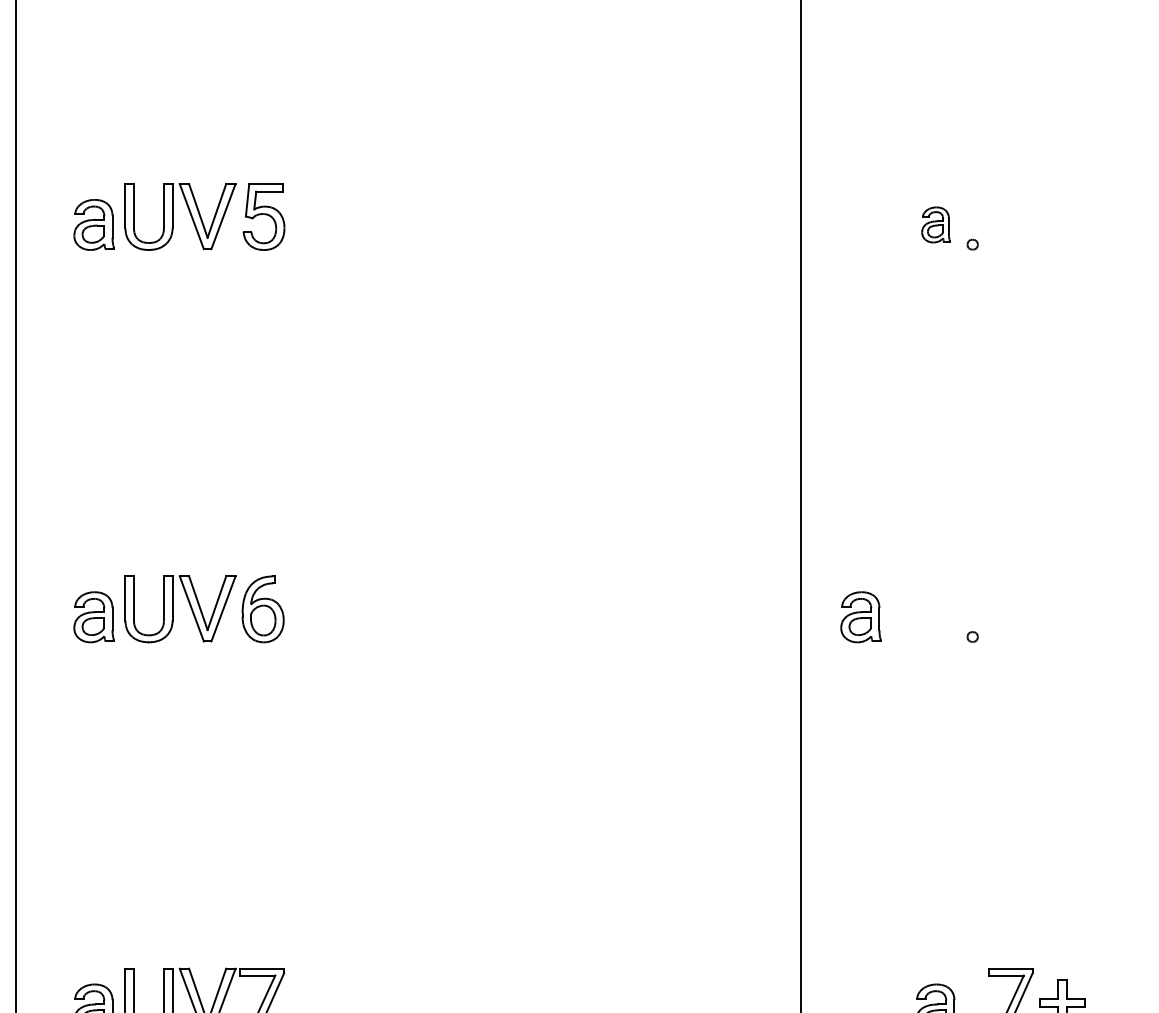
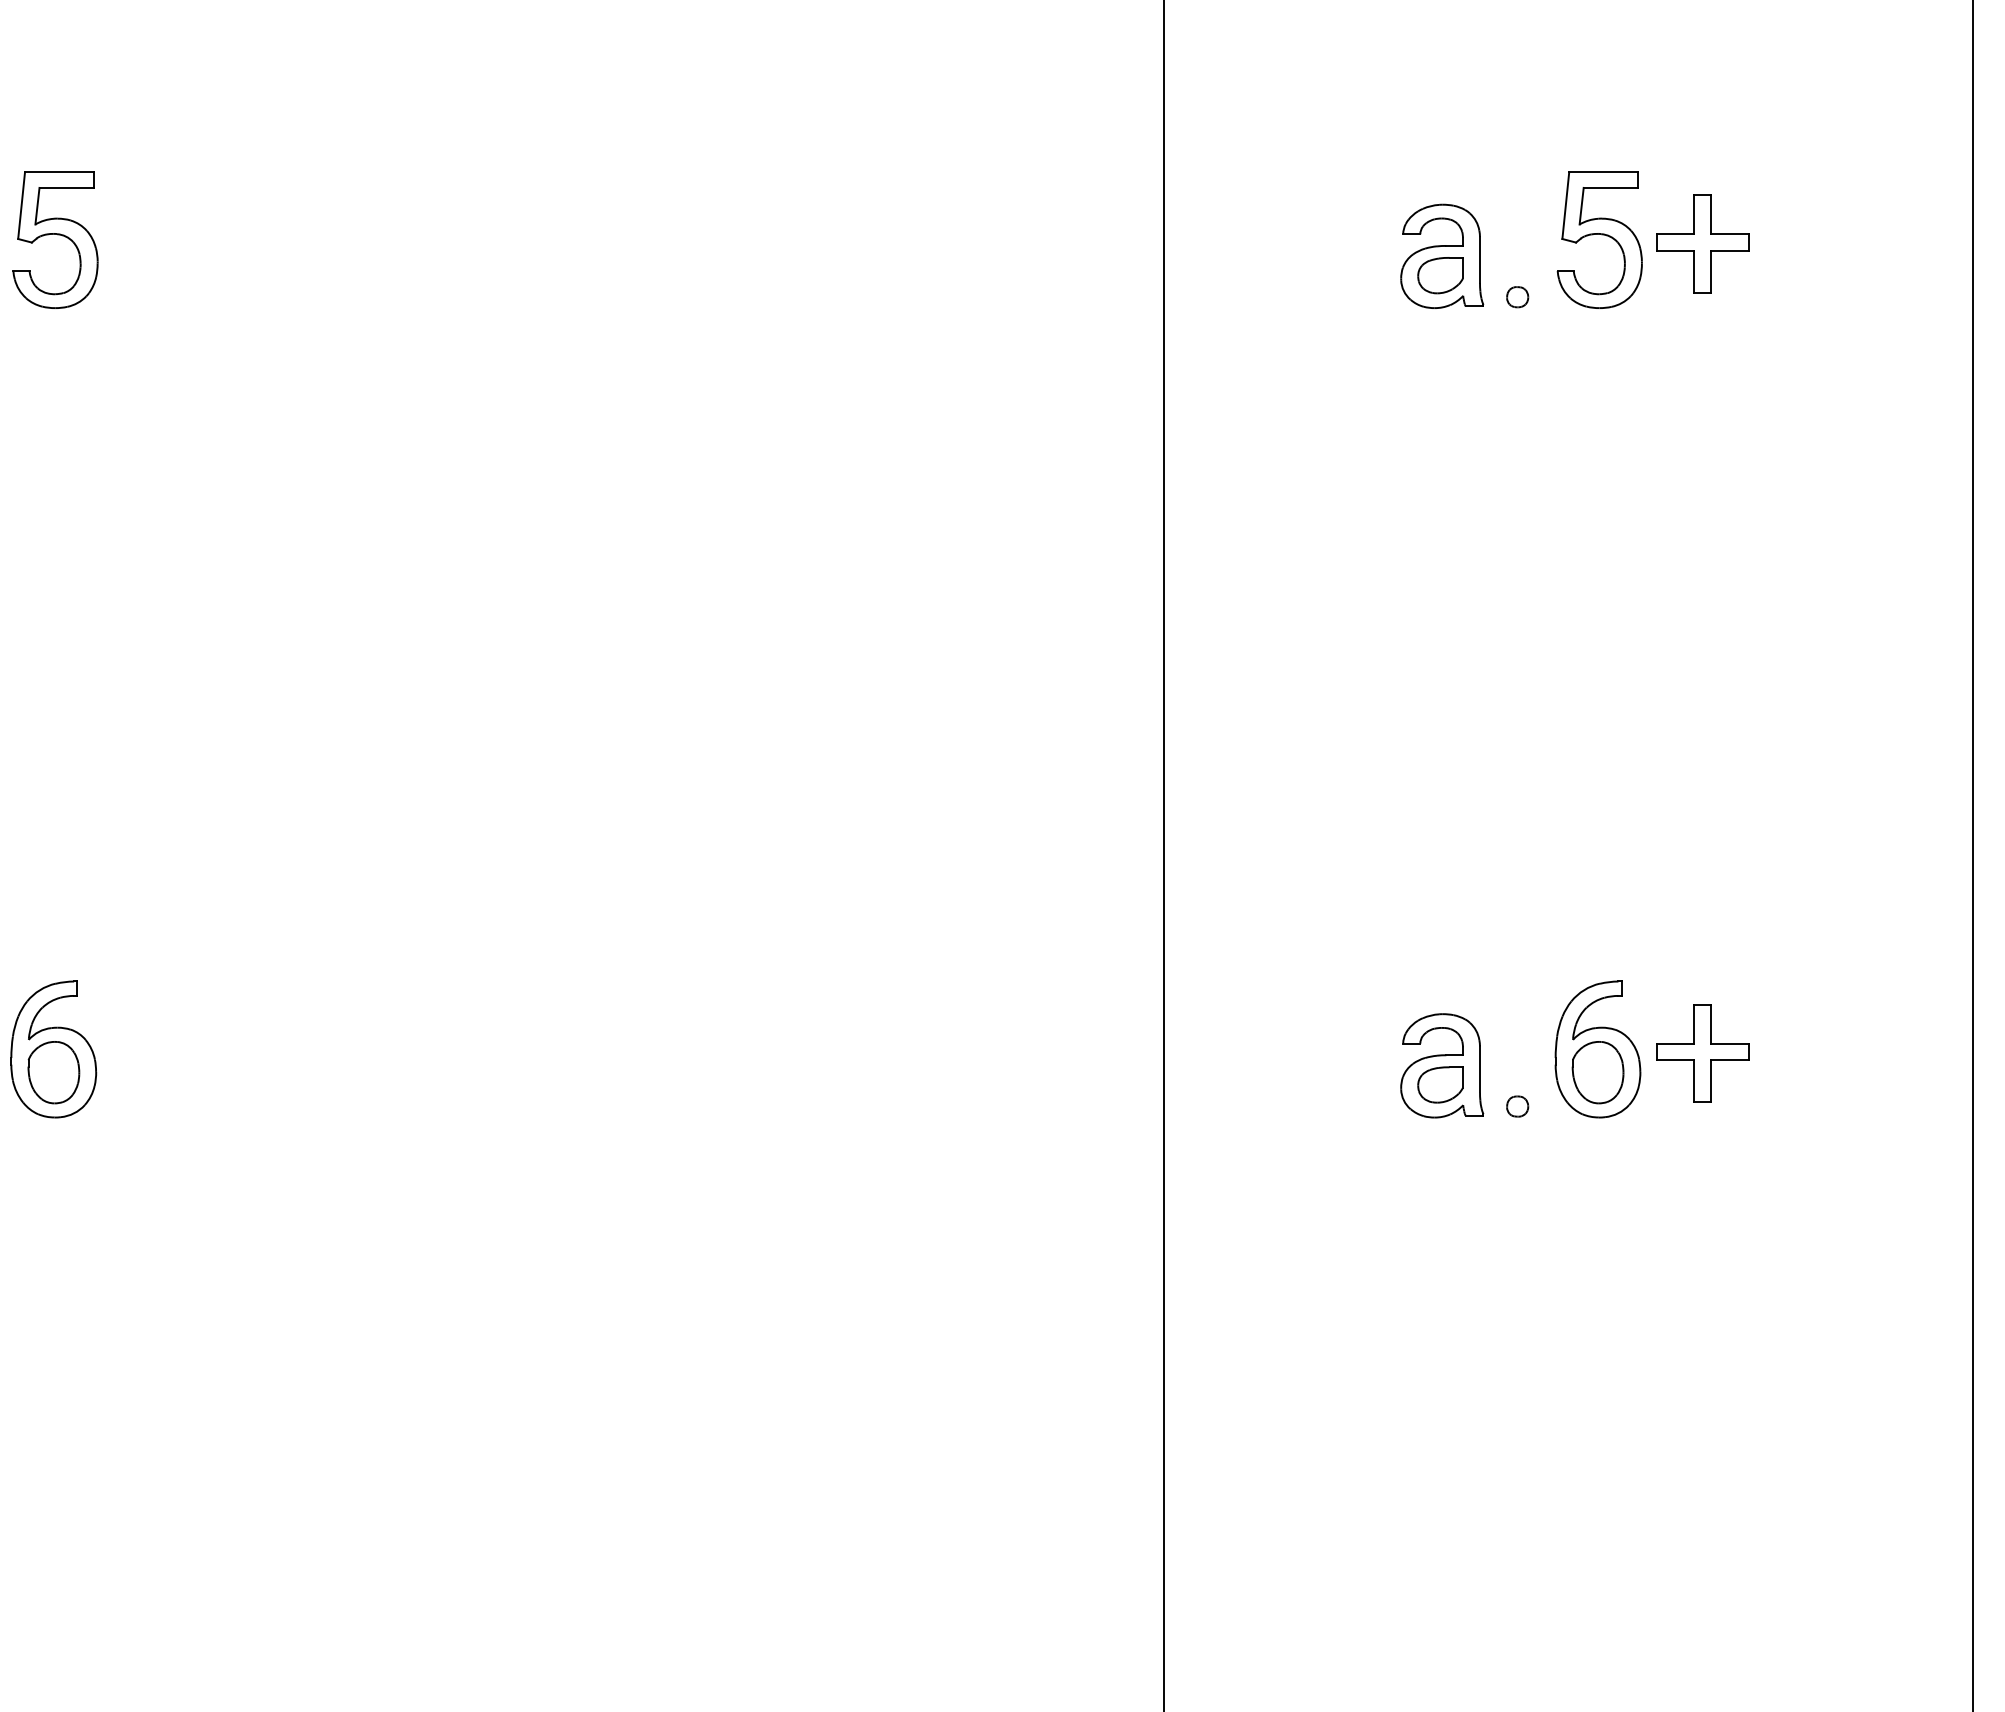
part: (1038, 216) -> (1653, 239), added
part: (935, 224) -> (1440, 255), size x1.43
part: (1037, 609) -> (1651, 1049), added
part: (860, 617) -> (1440, 1066), moved

